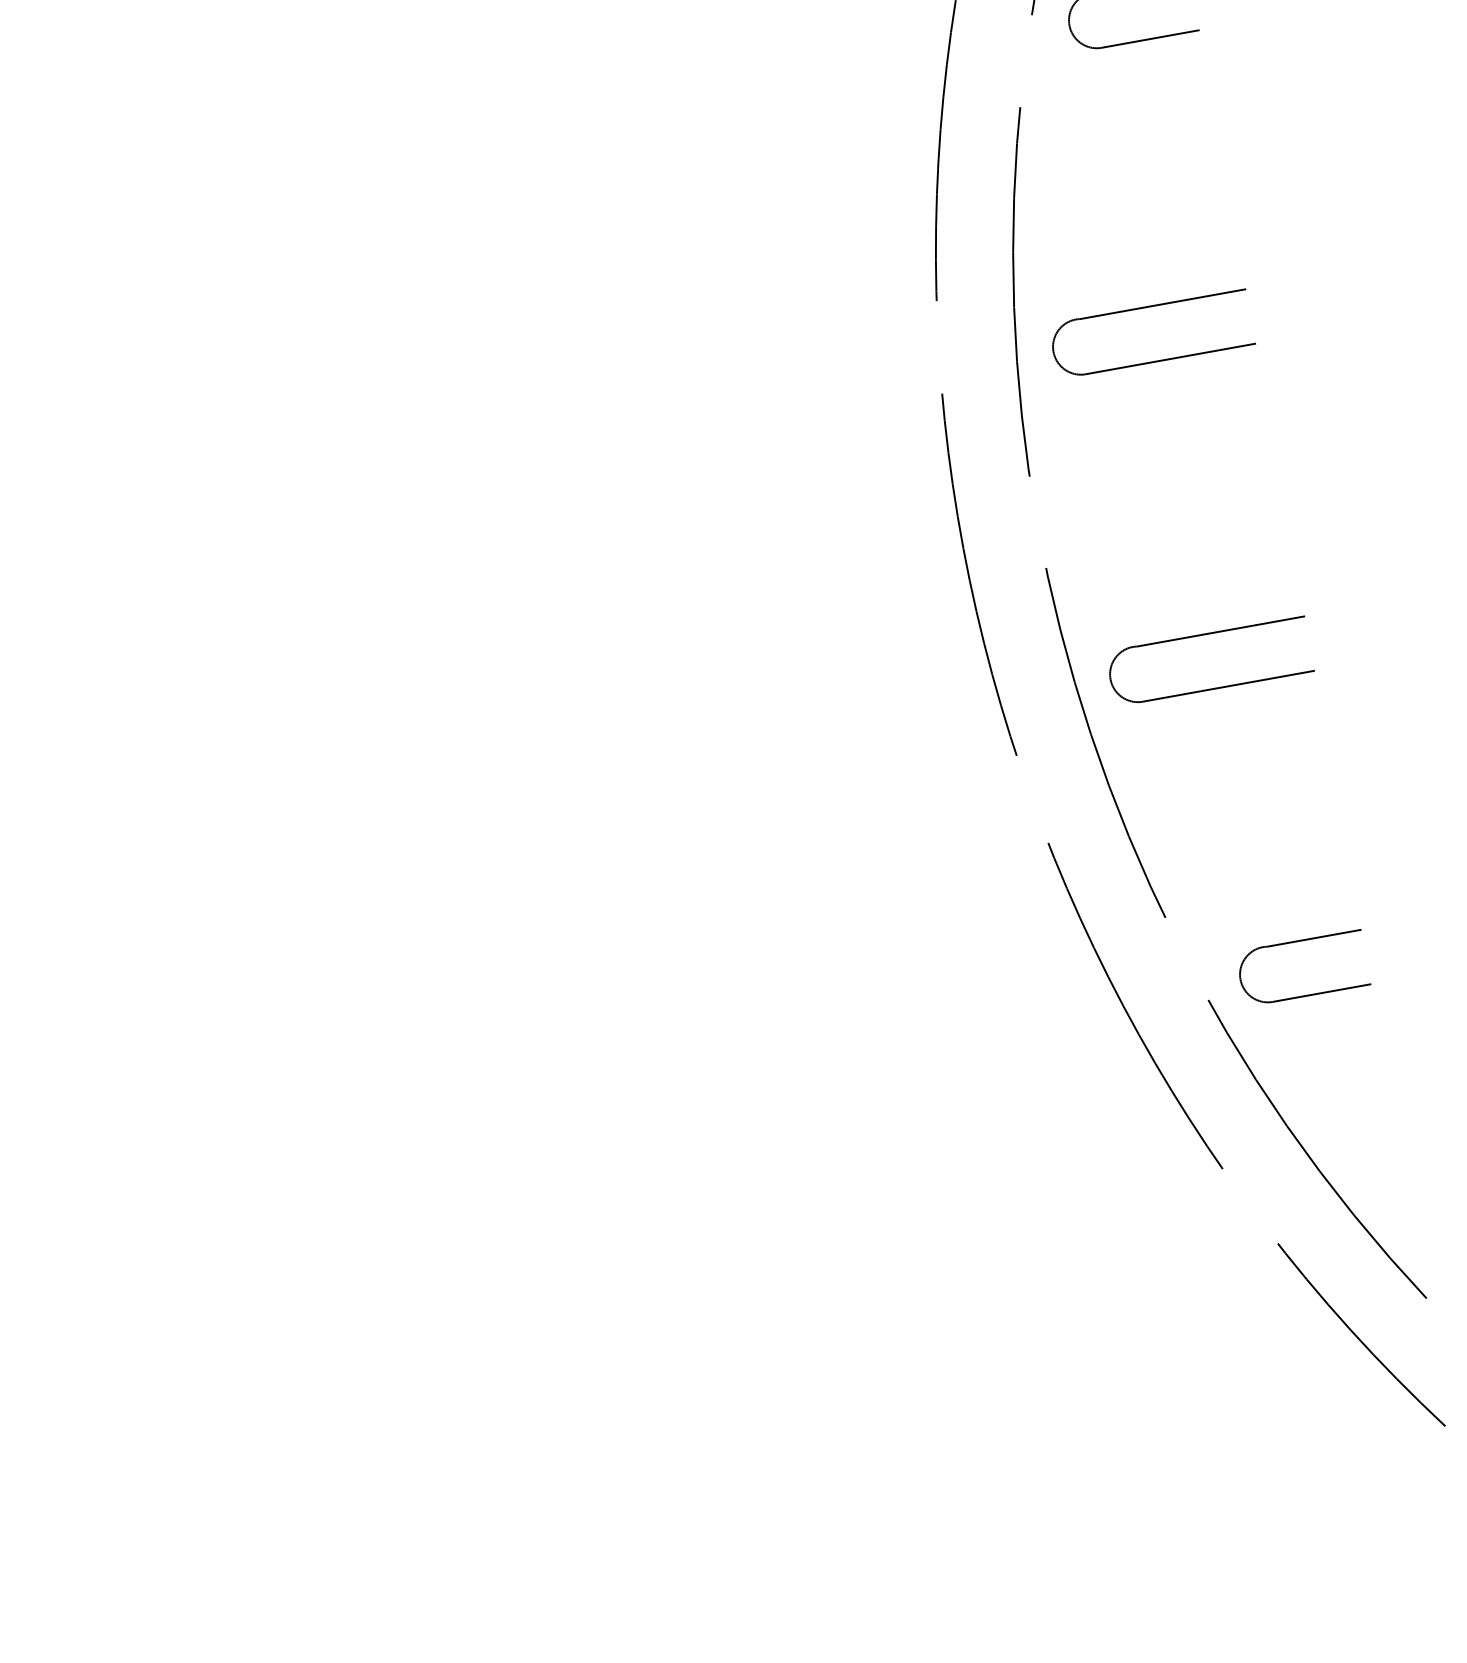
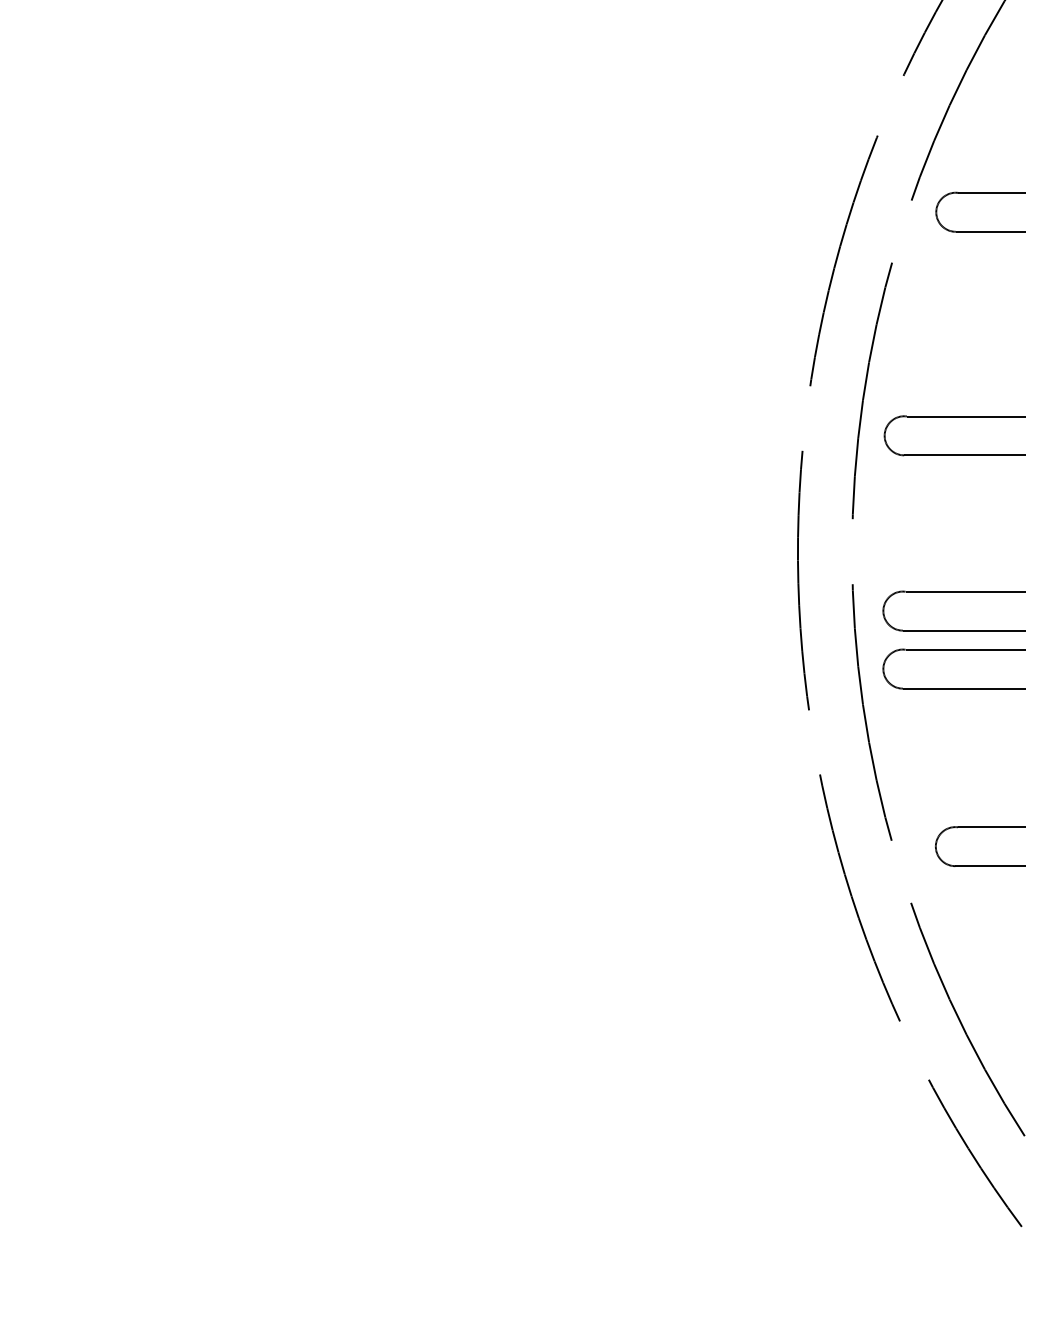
part: (1189, 554) -> (953, 592), added
part: (1298, 941) -> (980, 827), moved

